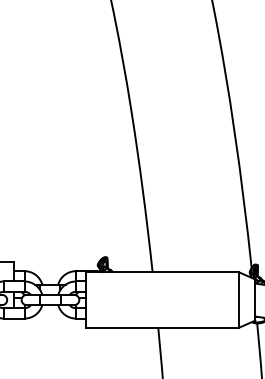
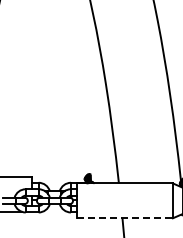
line: (163, 328) -> (125, 218), solid -> dashed

